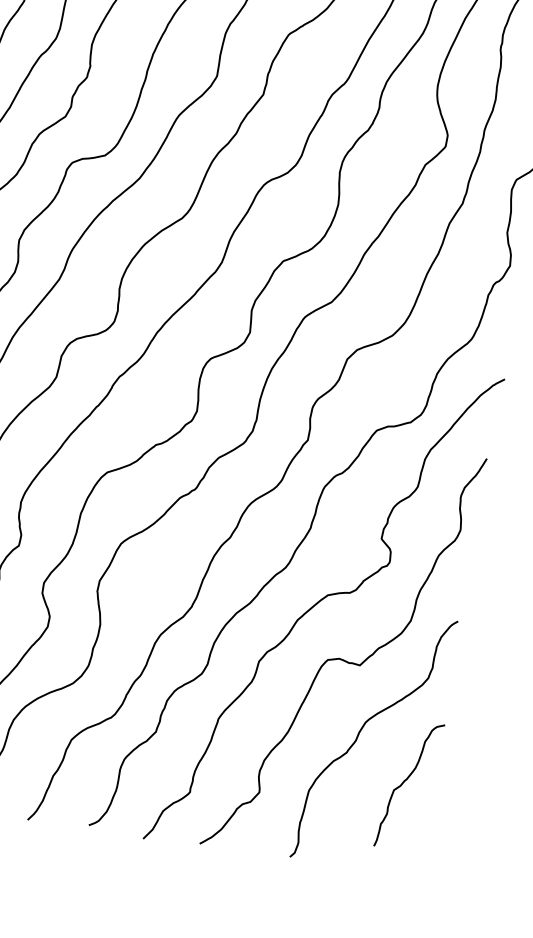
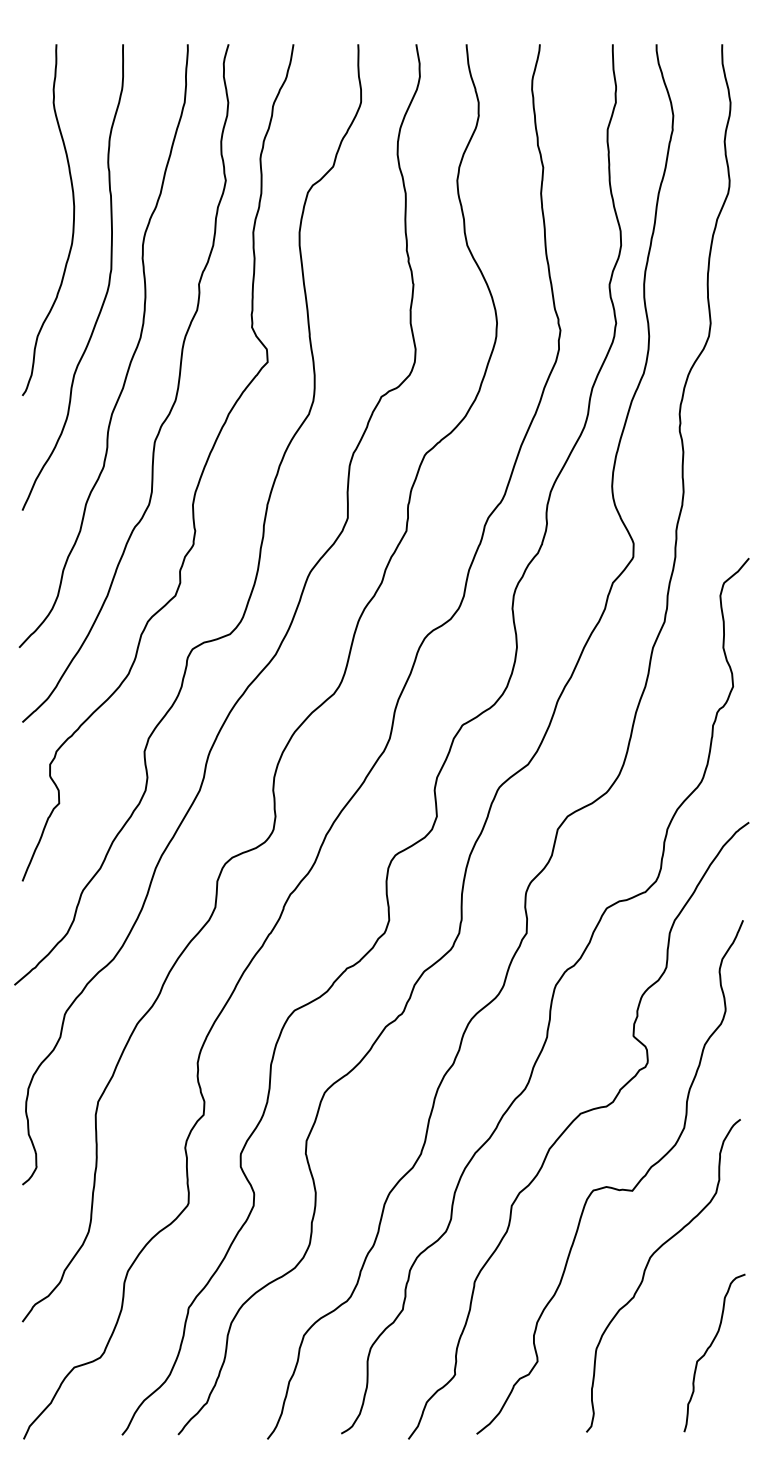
curve: (406, 780) -> (710, 1347), moved

